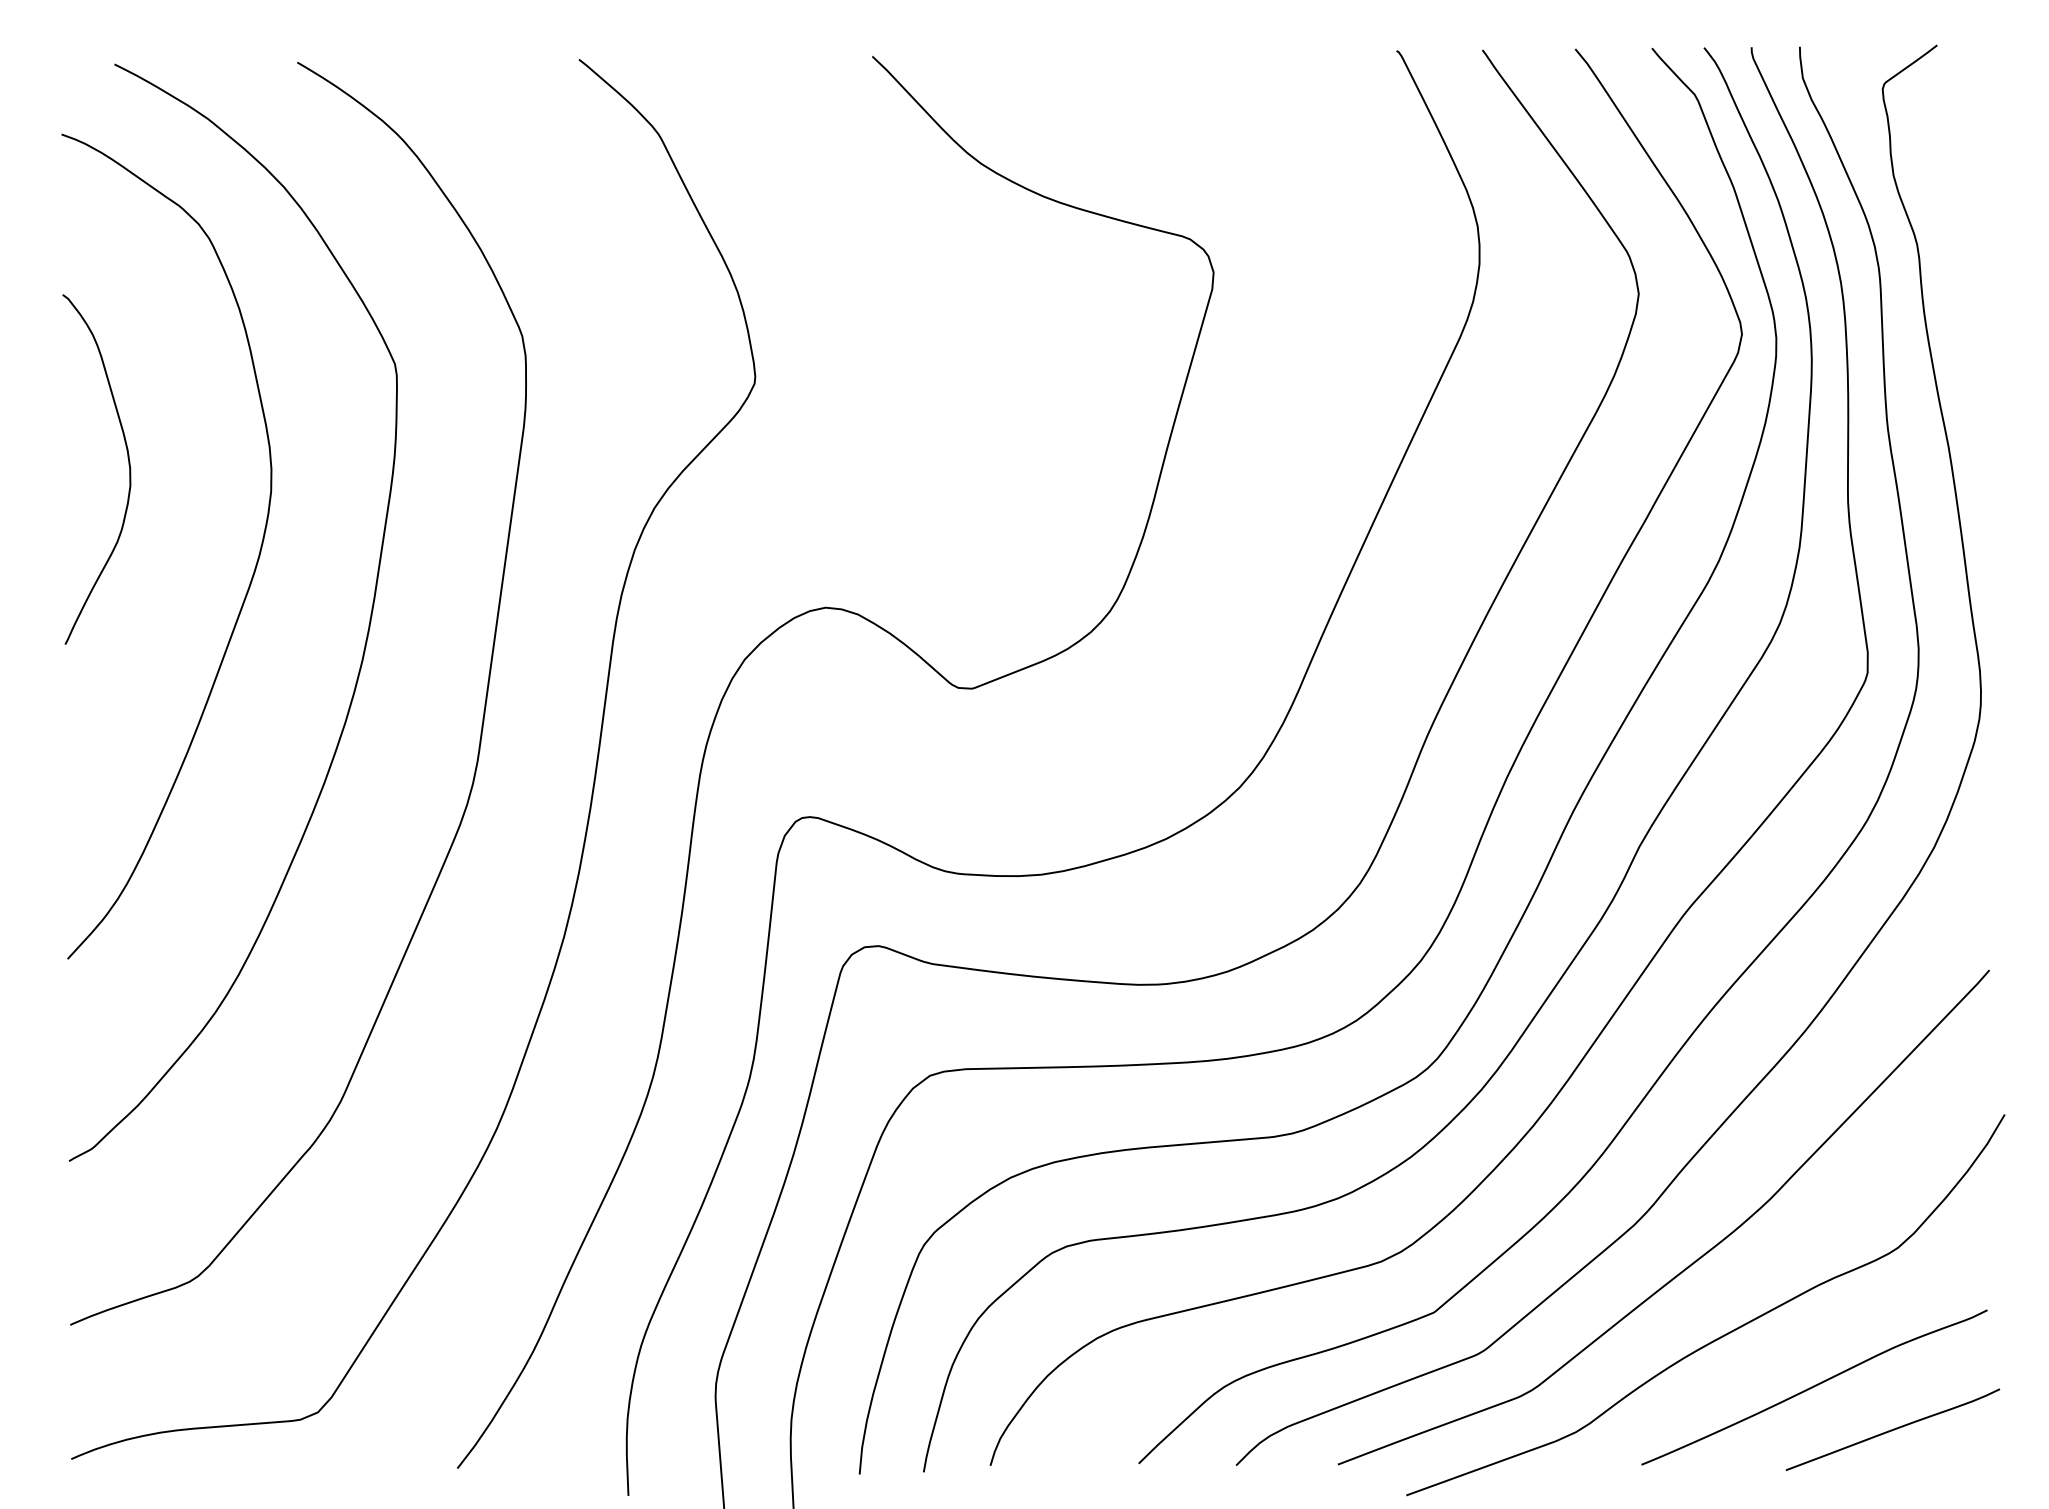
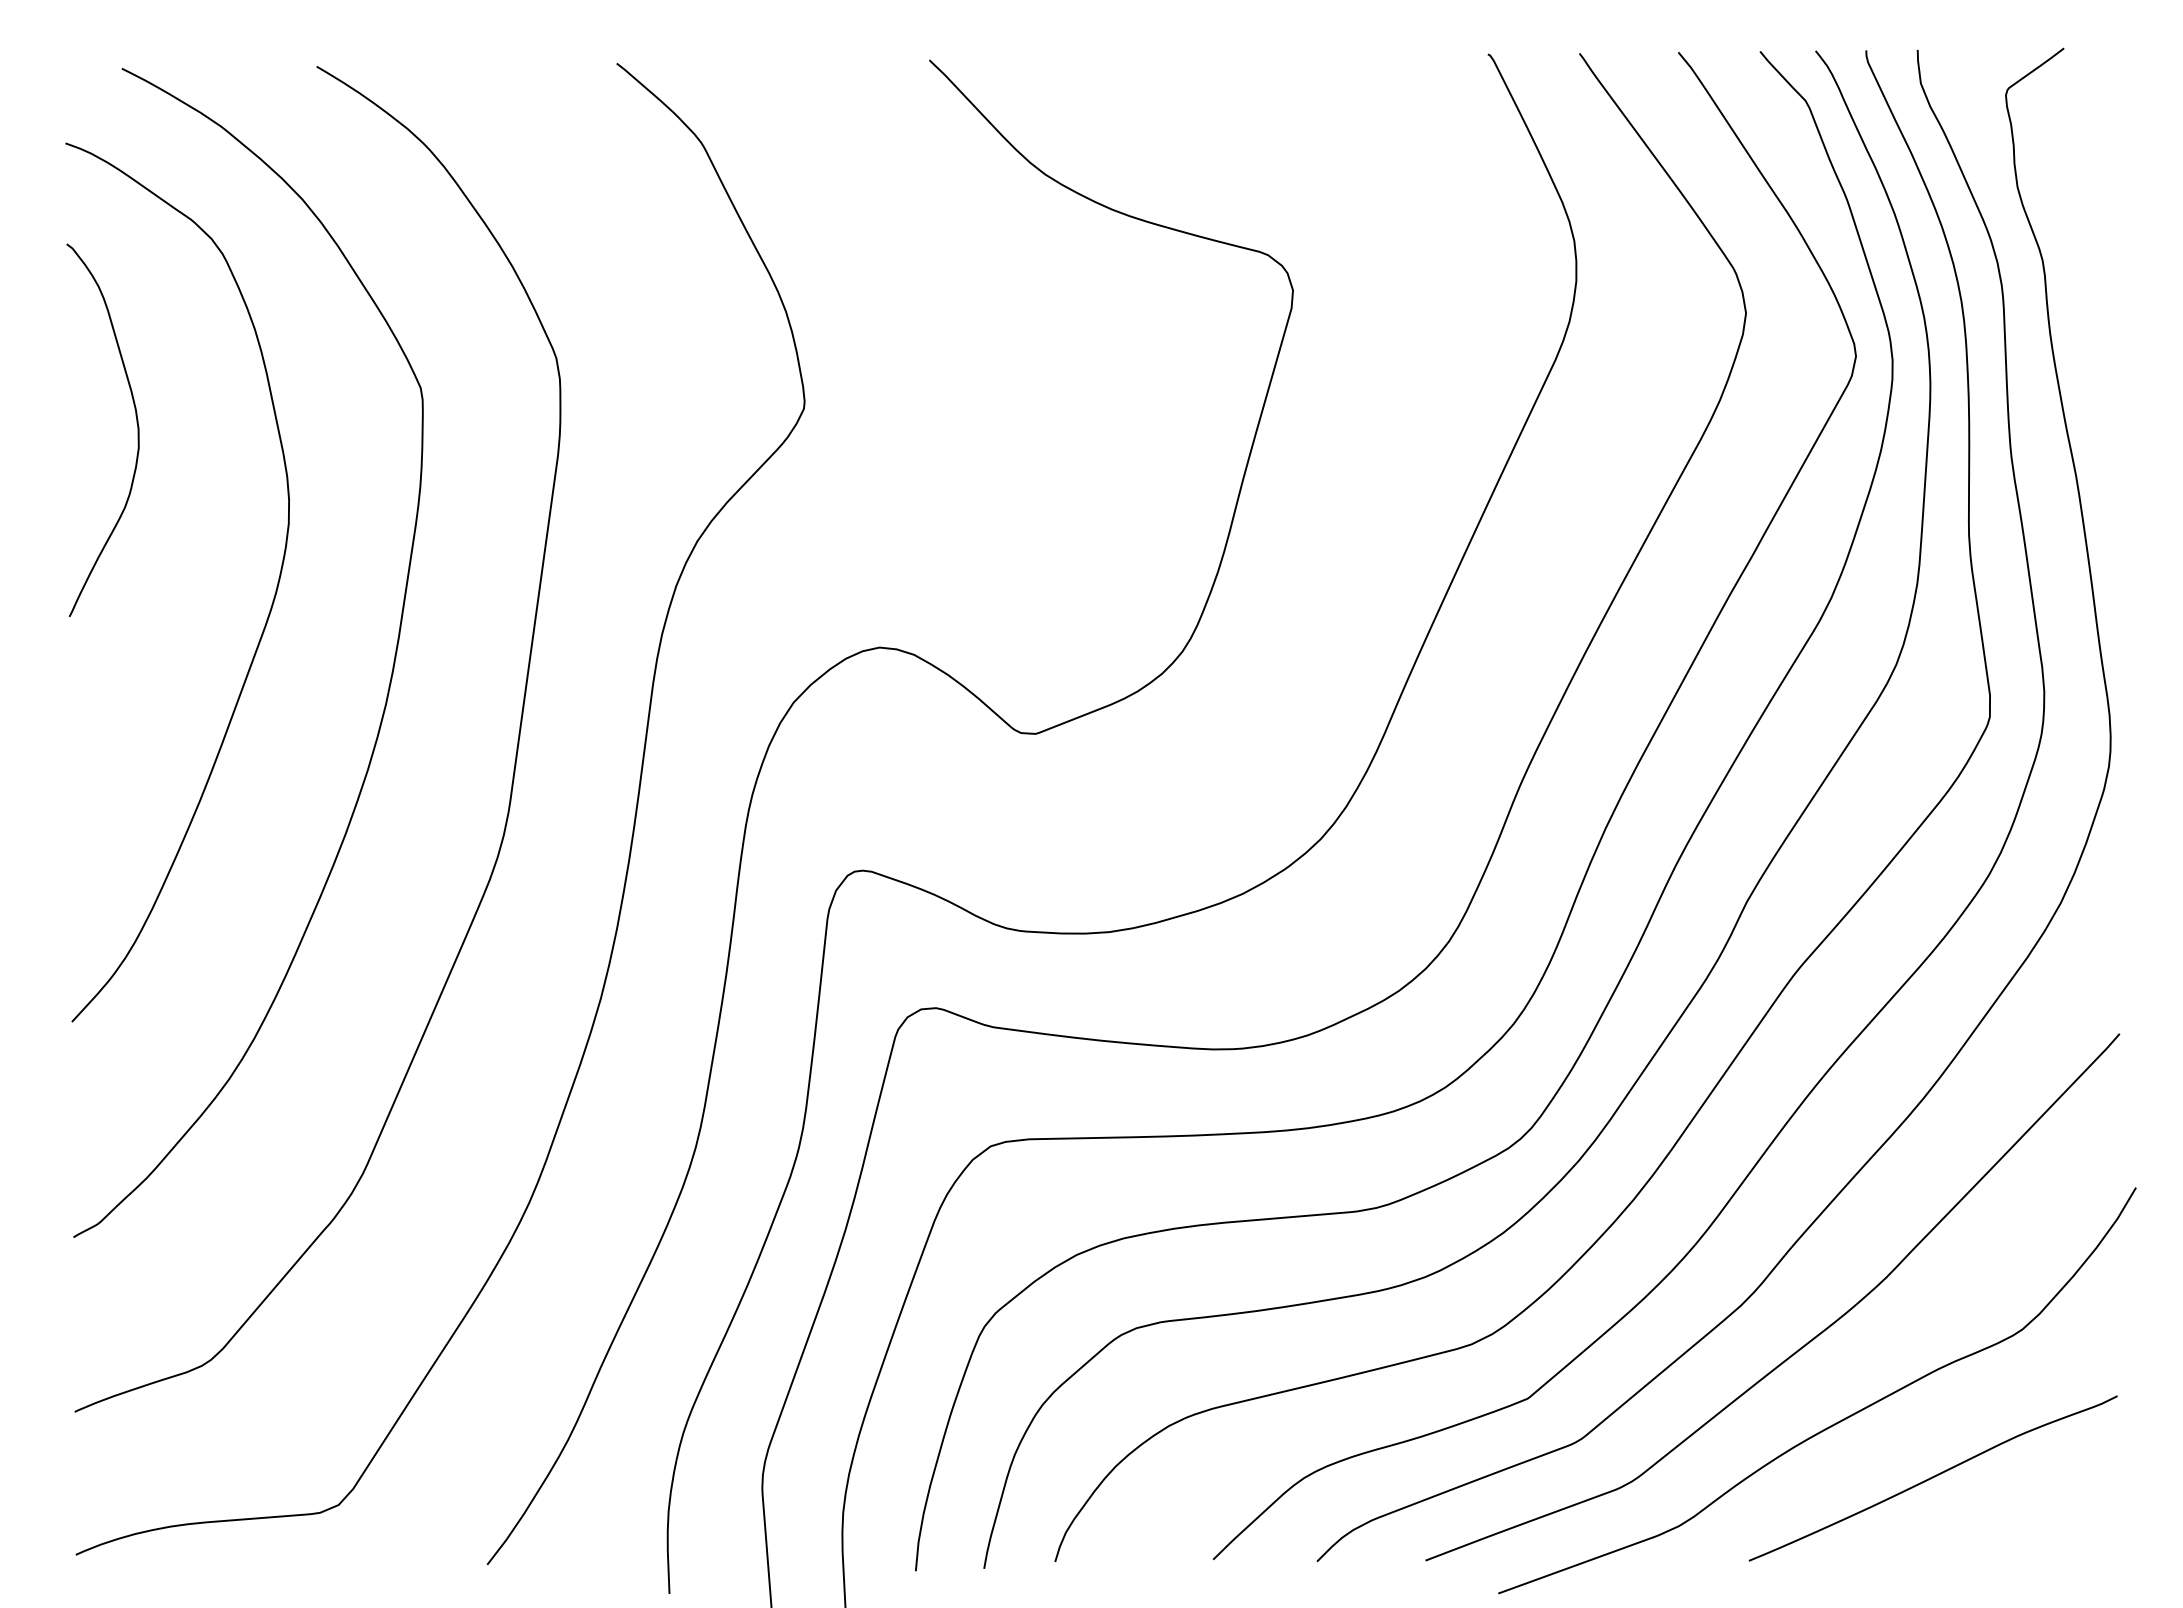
curve: (128, 463) -> (136, 423), moved
curve: (1892, 1429) -> (2016, 1523), removed

